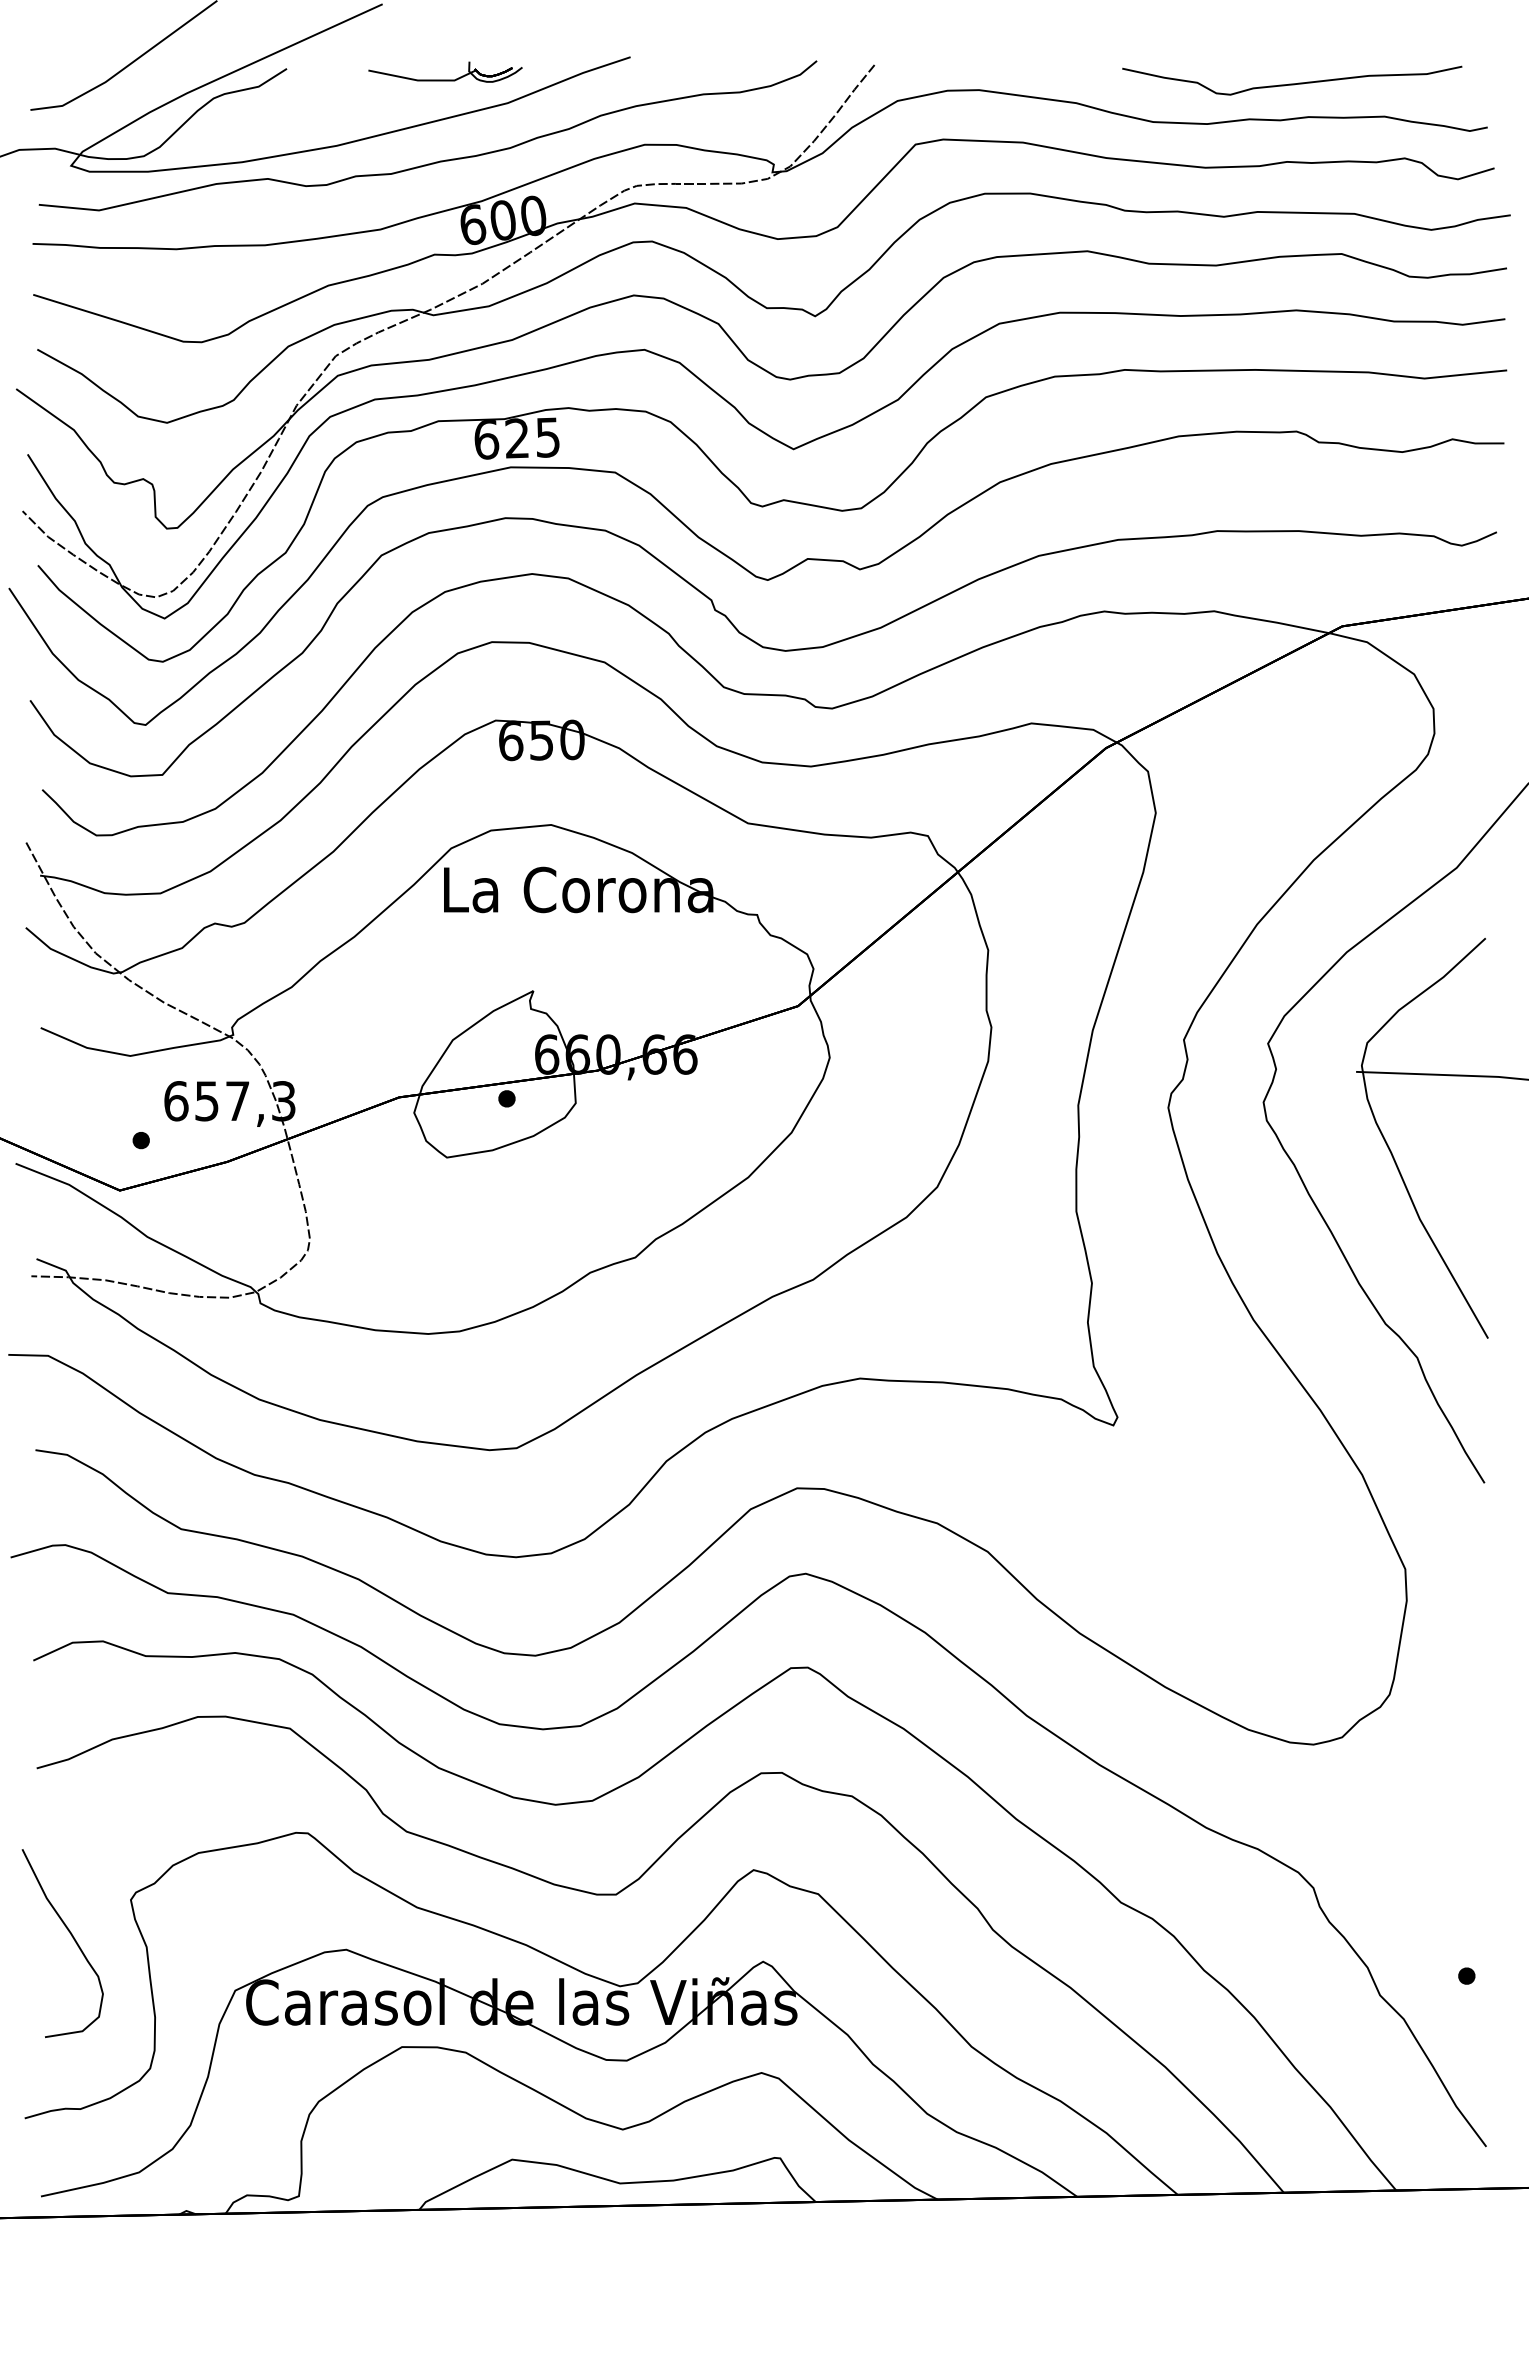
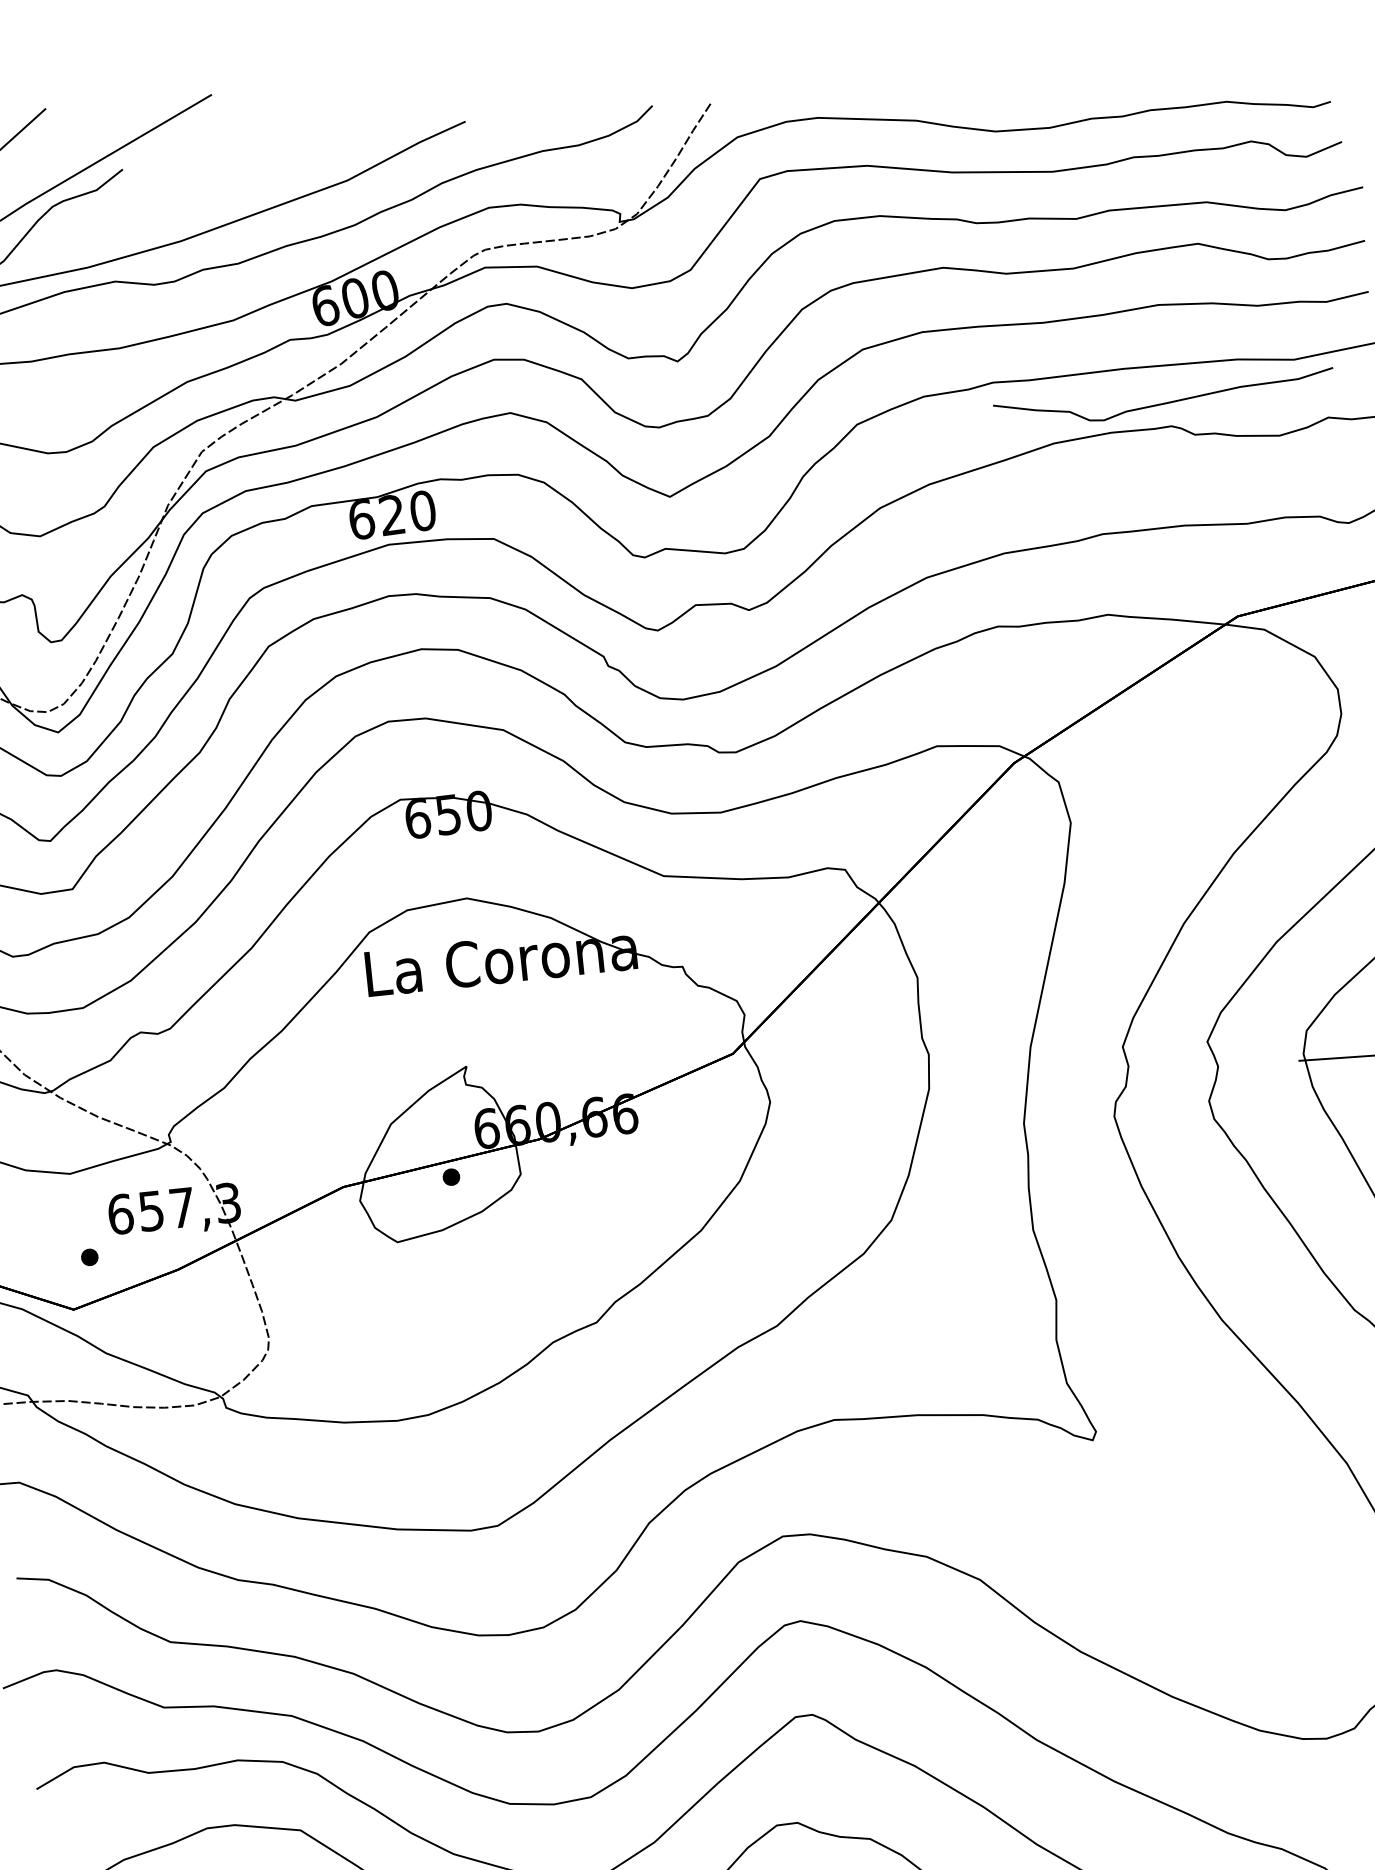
part: (445, 79) -> (282, 163), removed
curve: (1292, 83) -> (1164, 402), moved
text: (548, 437) -> (423, 510), 625 -> 620

